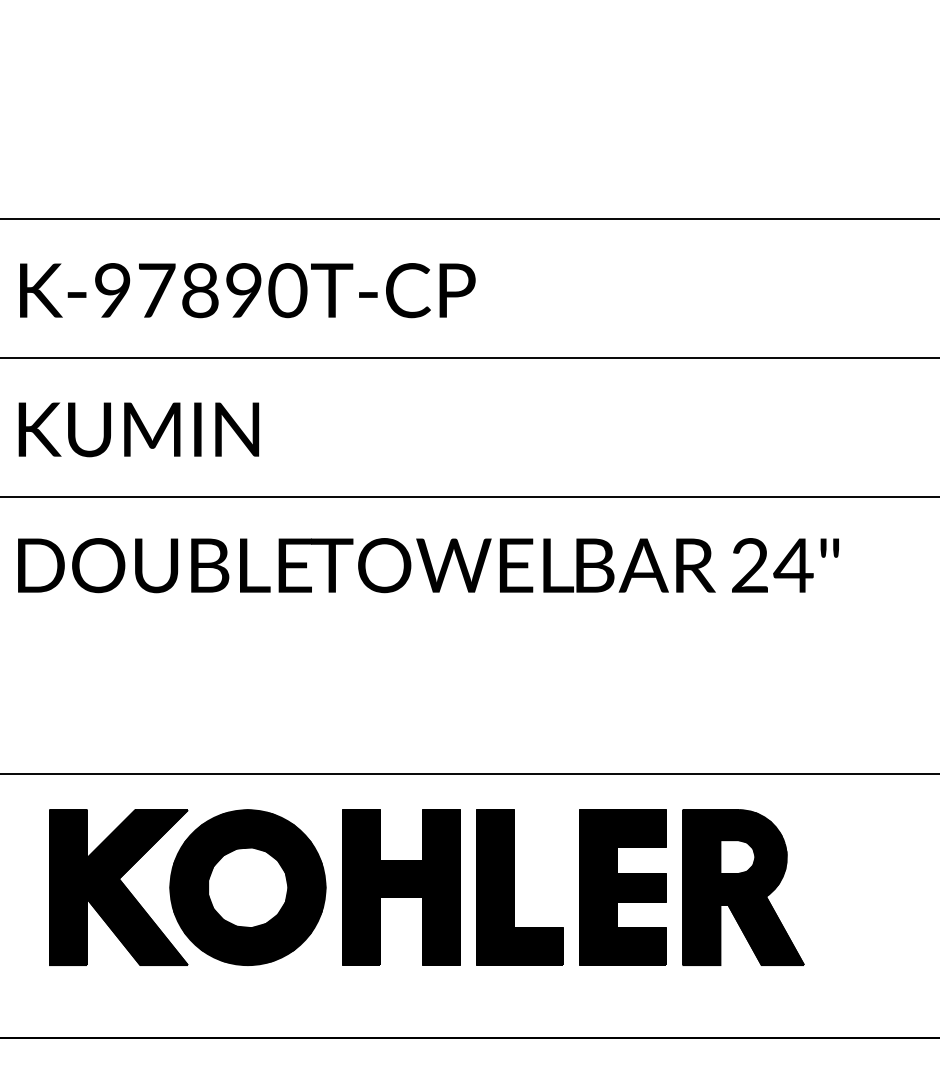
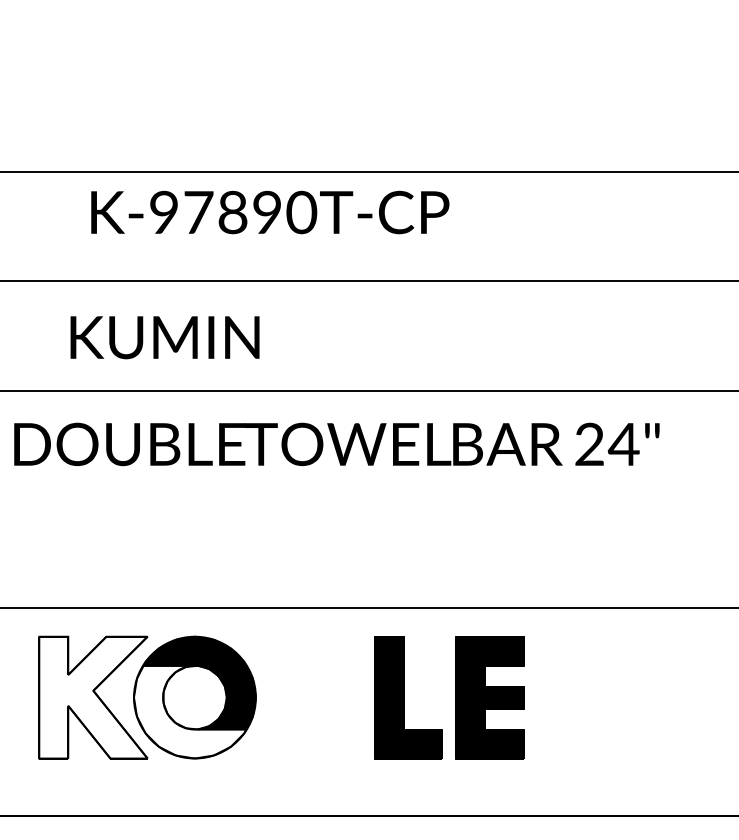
text: (247, 290) -> (270, 212), moved
text: (138, 429) -> (164, 337), moved
fill: (118, 887) -> (93, 697), removed
part: (401, 887) -> (315, 697), removed
part: (743, 887) -> (584, 697), removed
fill: (241, 906) -> (189, 712), removed

